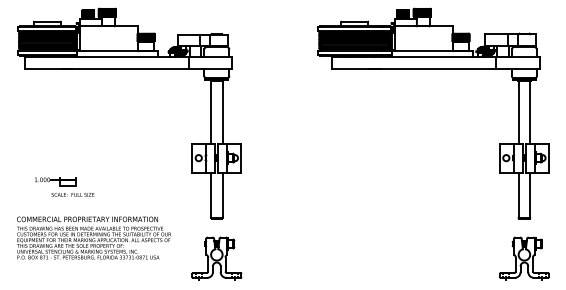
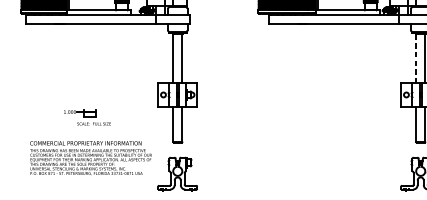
line: (518, 111) -> (416, 58), solid -> dashed
part: (64, 186) -> (87, 117), moved
text: (93, 237) -> (90, 157), moved

